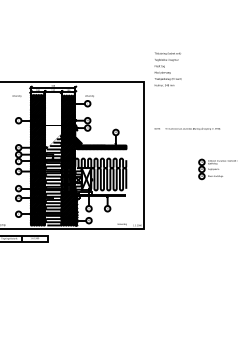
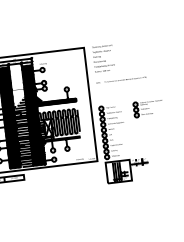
text: (167, 69) -> (103, 58), moved
part: (181, 208) -> (124, 141), added

